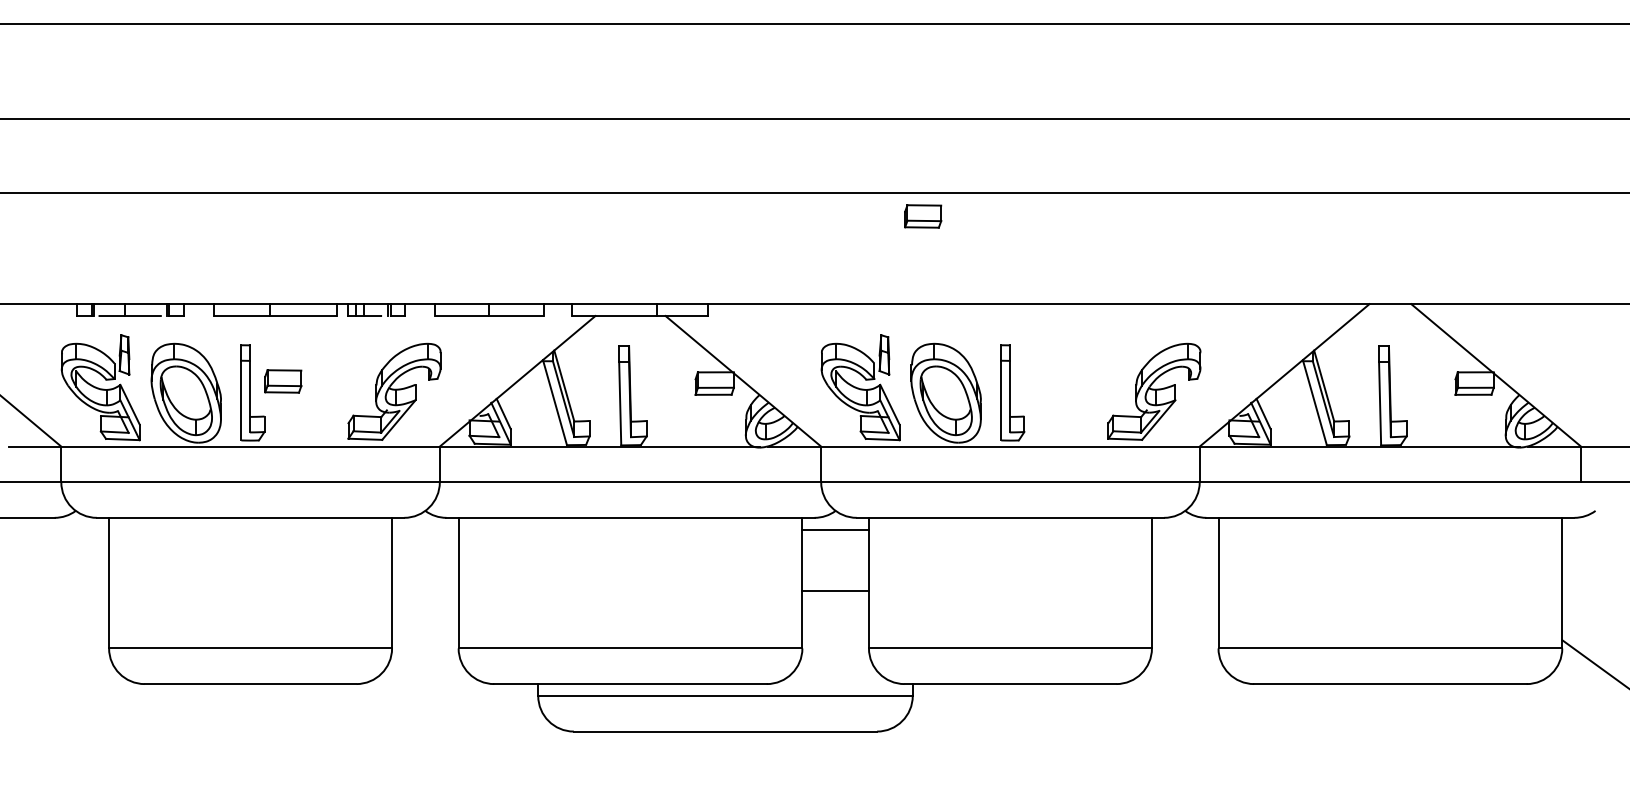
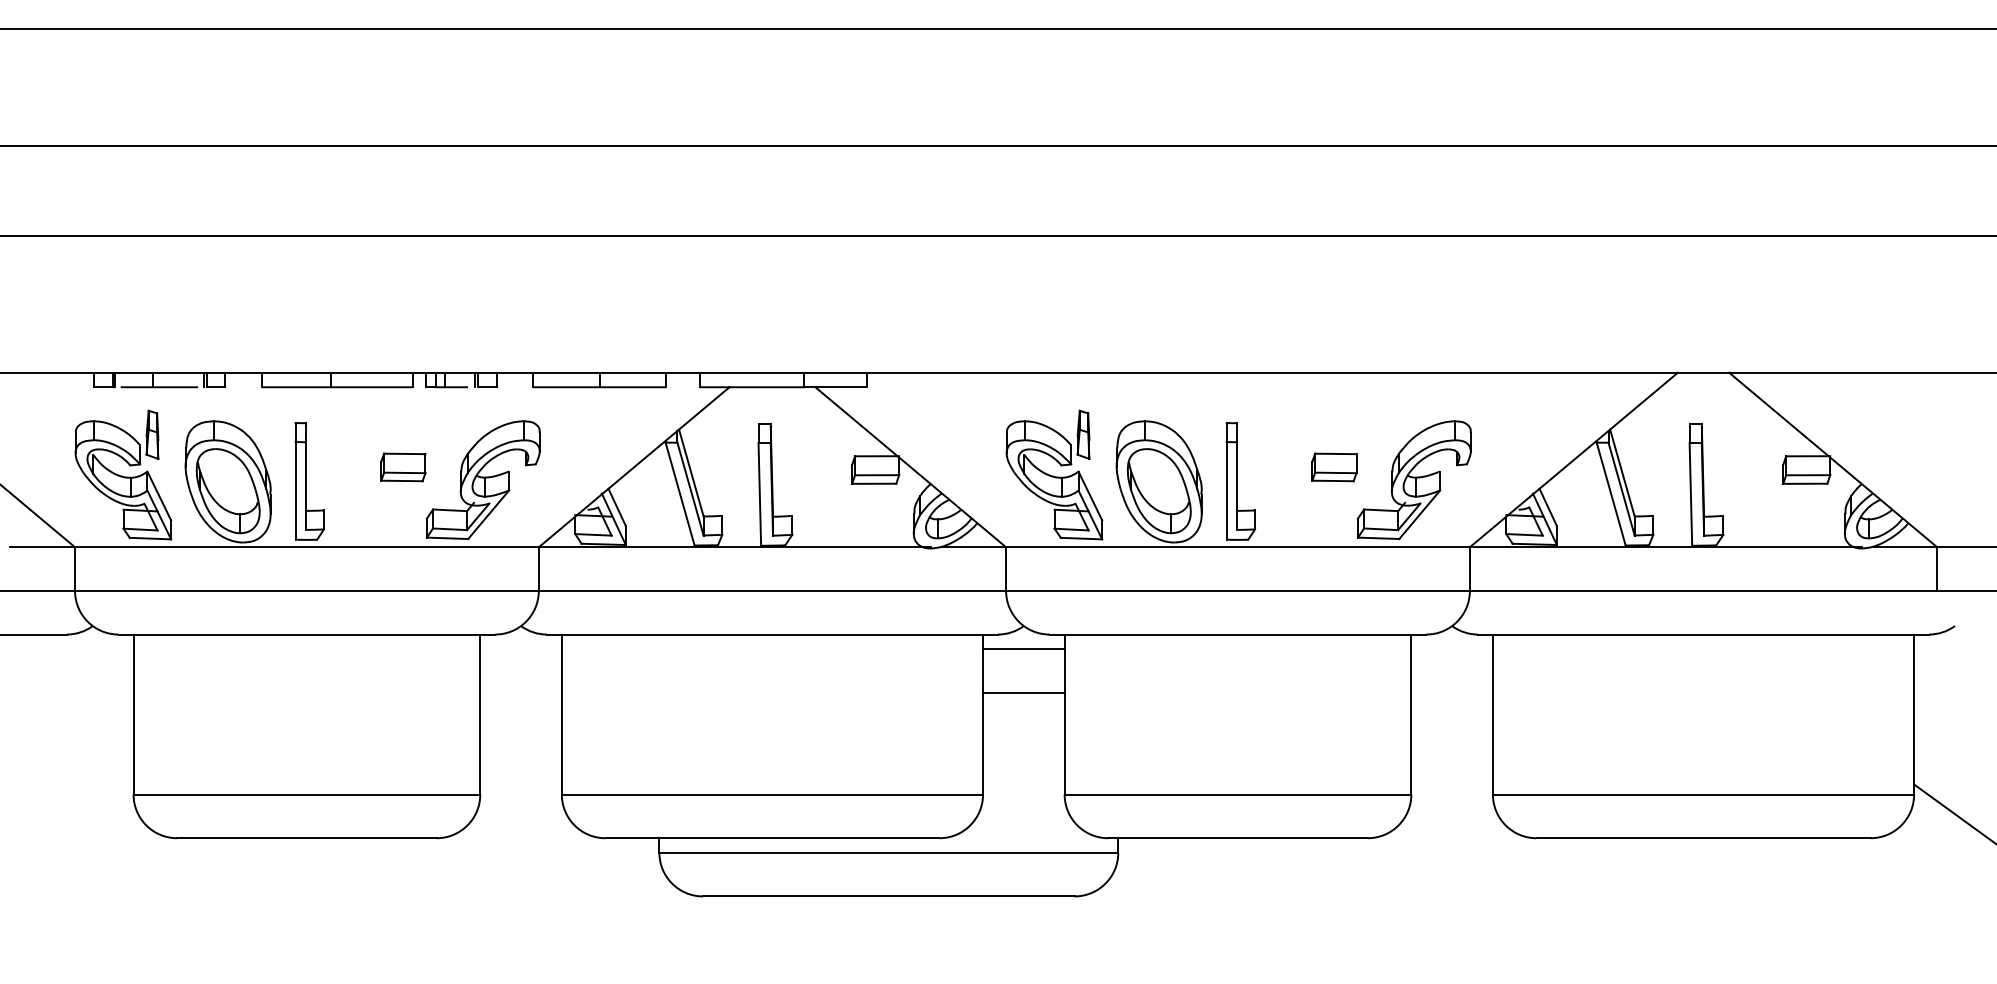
part: (923, 216) -> (1334, 467), moved
part: (283, 381) -> (403, 467), moved
line: (835, 591) -> (1023, 692), moved

